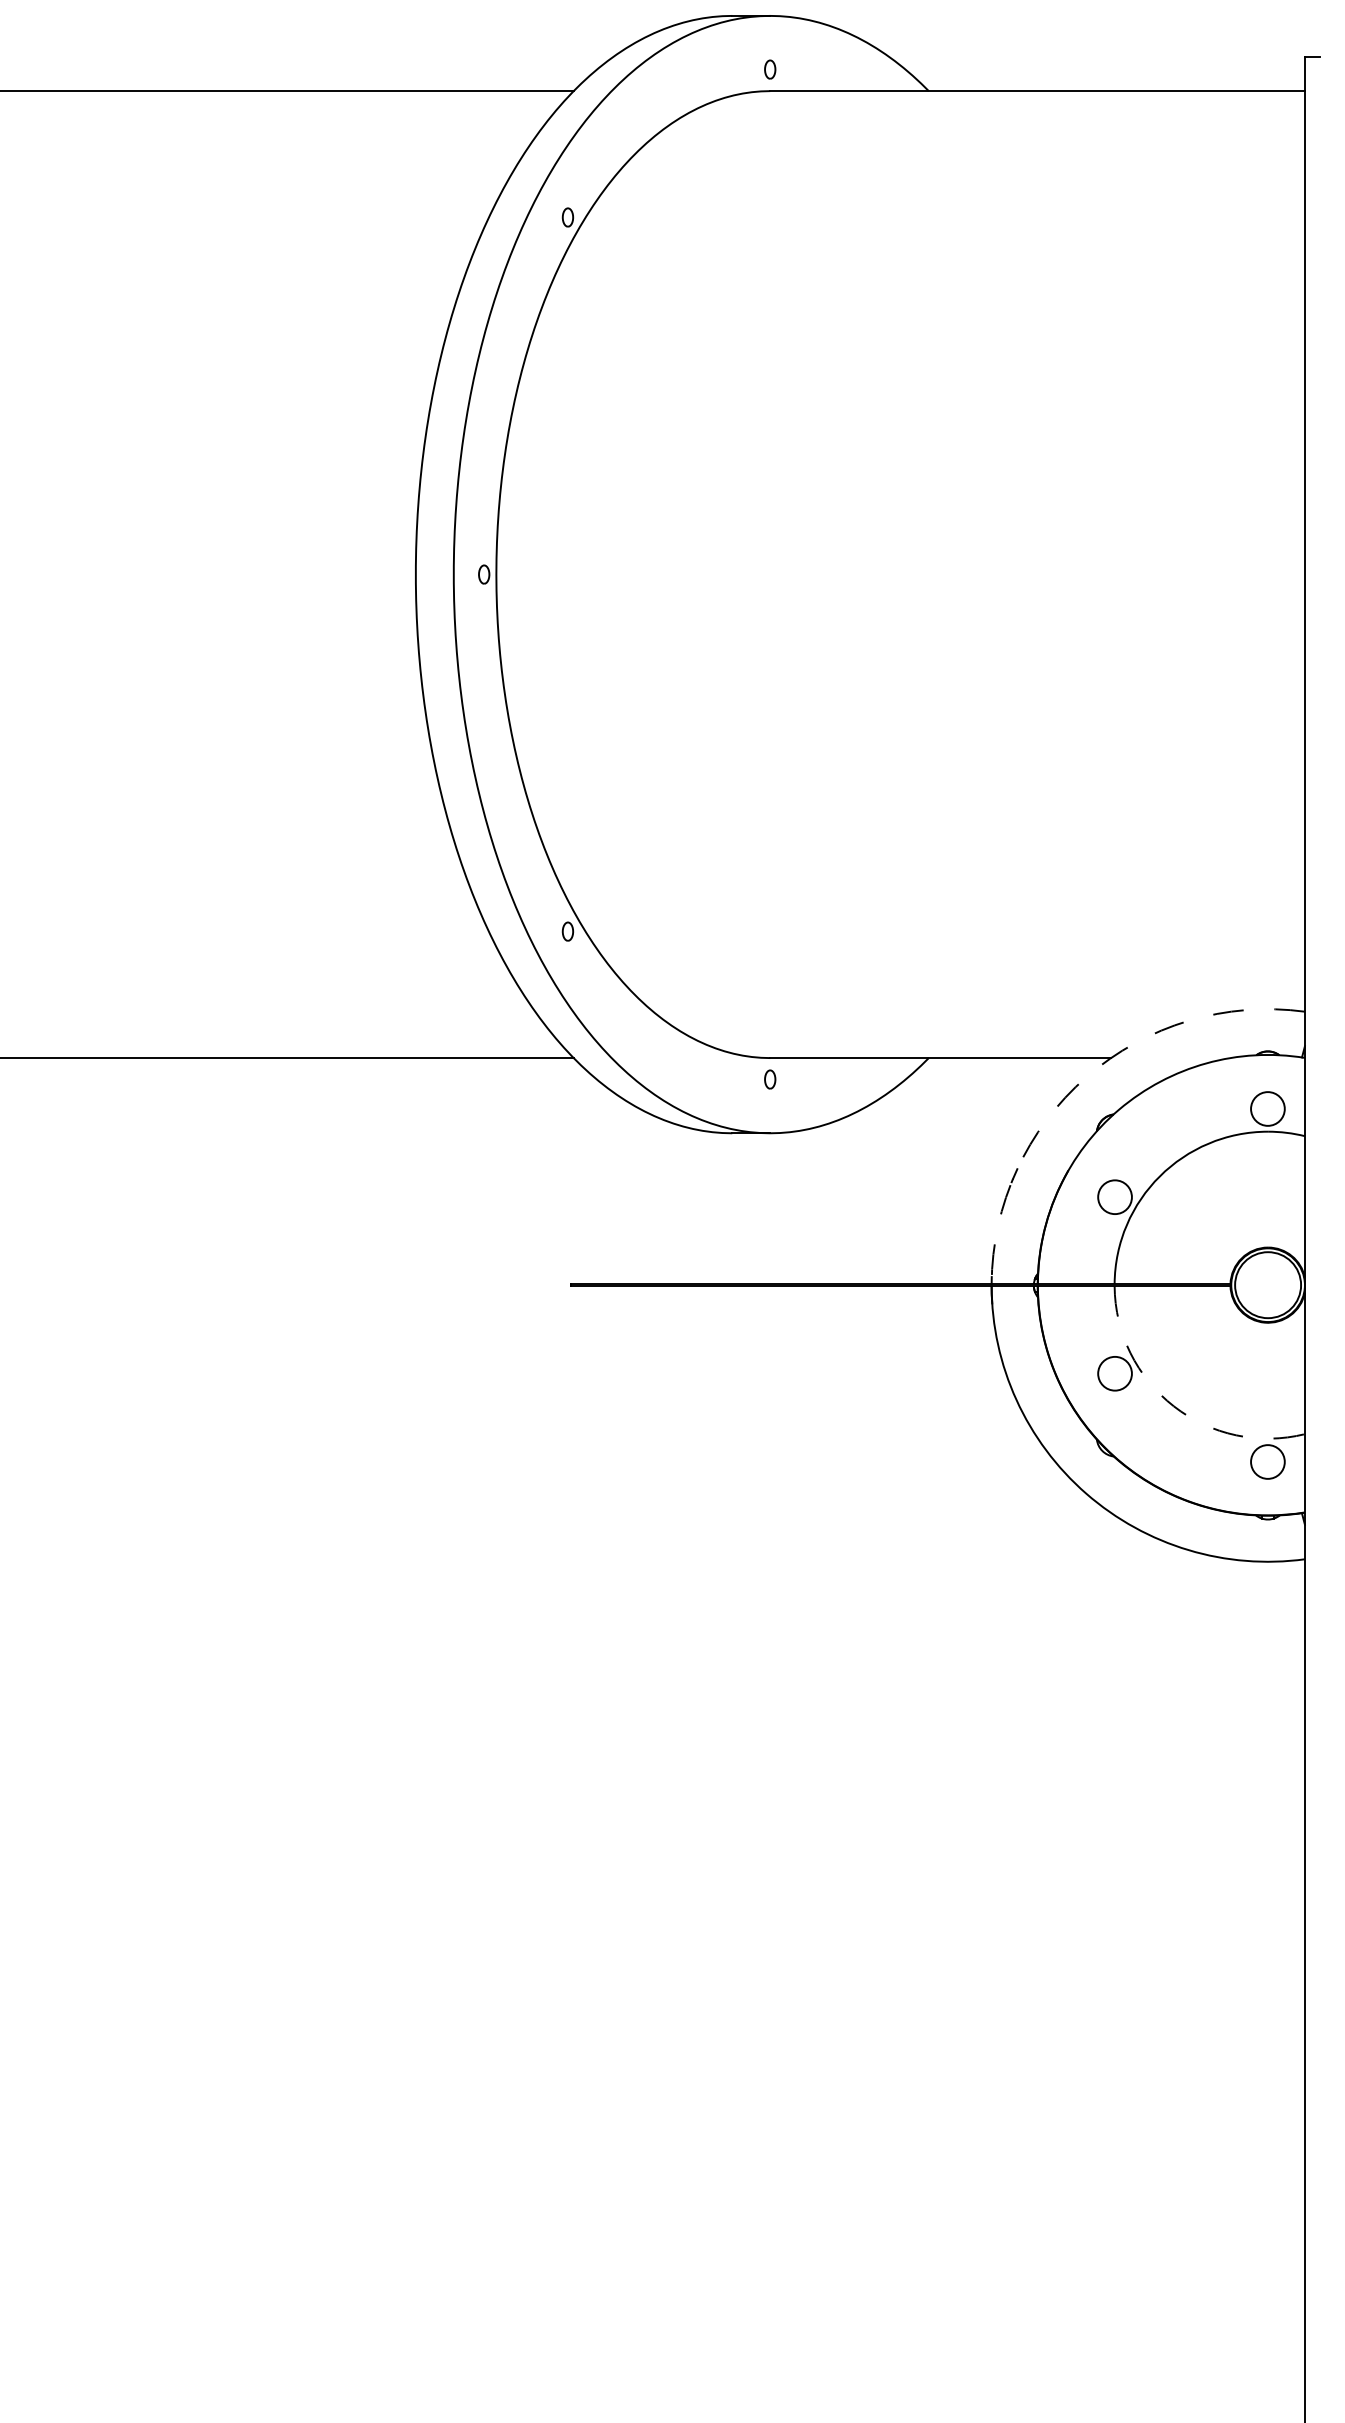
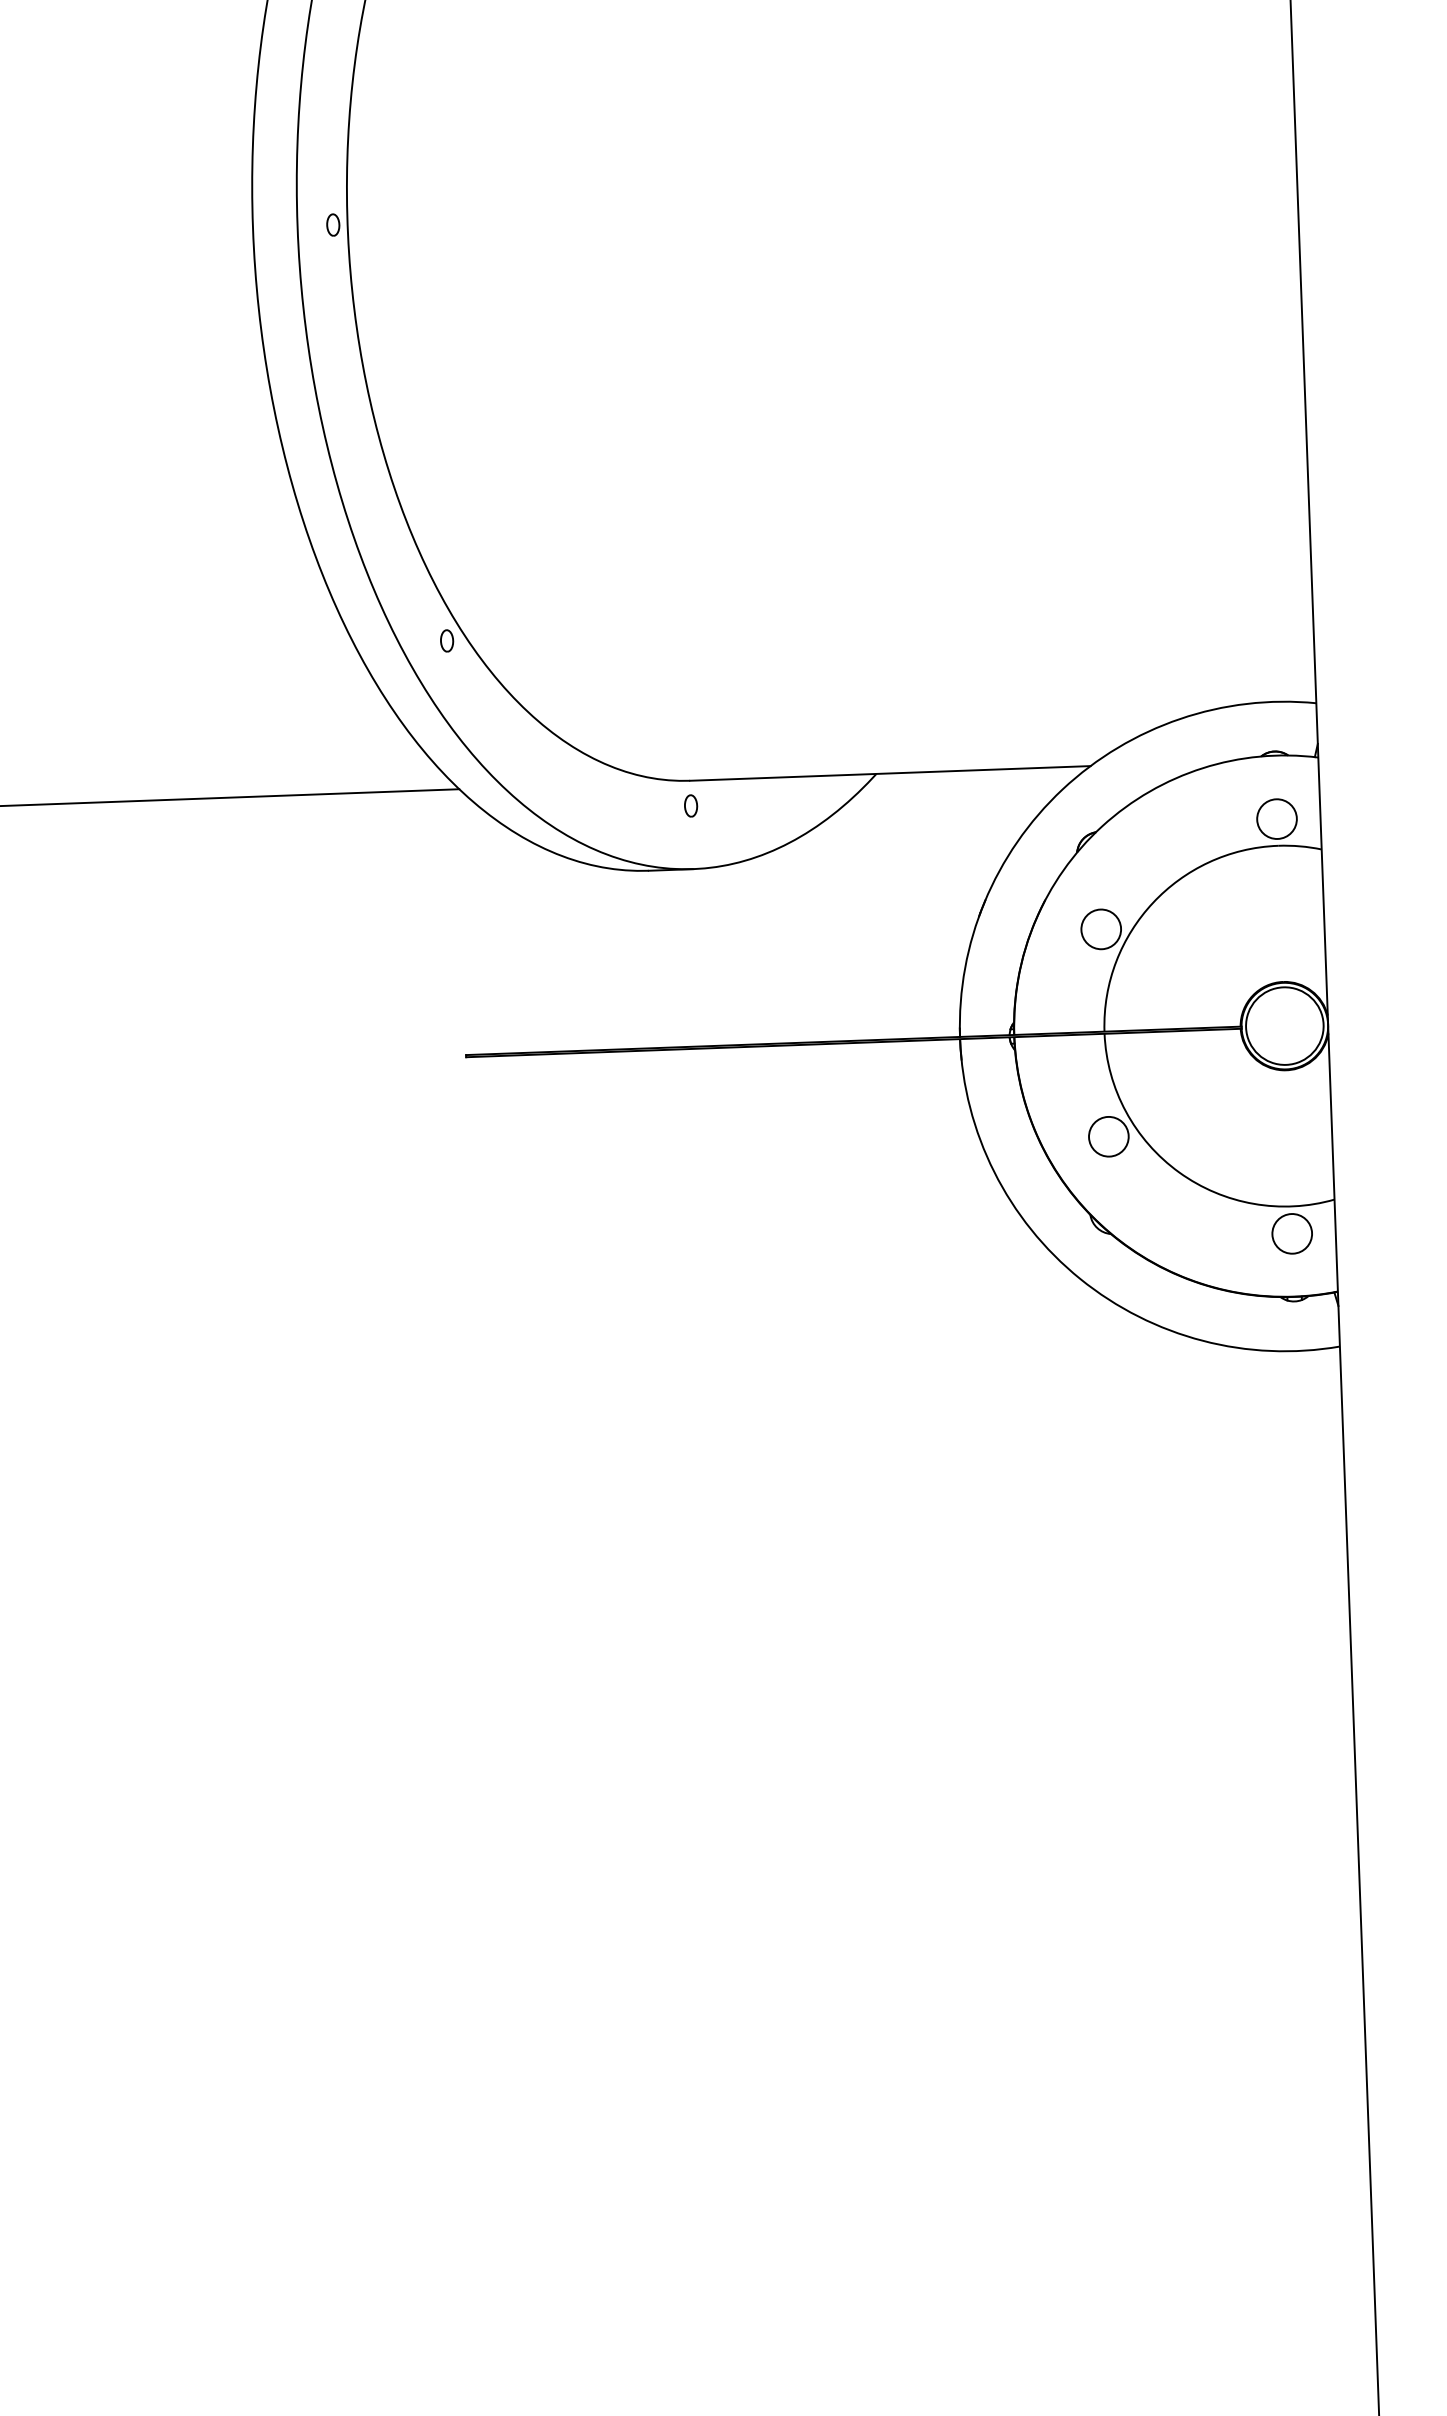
arc: (1086, 1077) -> (1062, 789), dashed -> solid
arc: (1173, 1406) -> (1178, 1172), dashed -> solid

